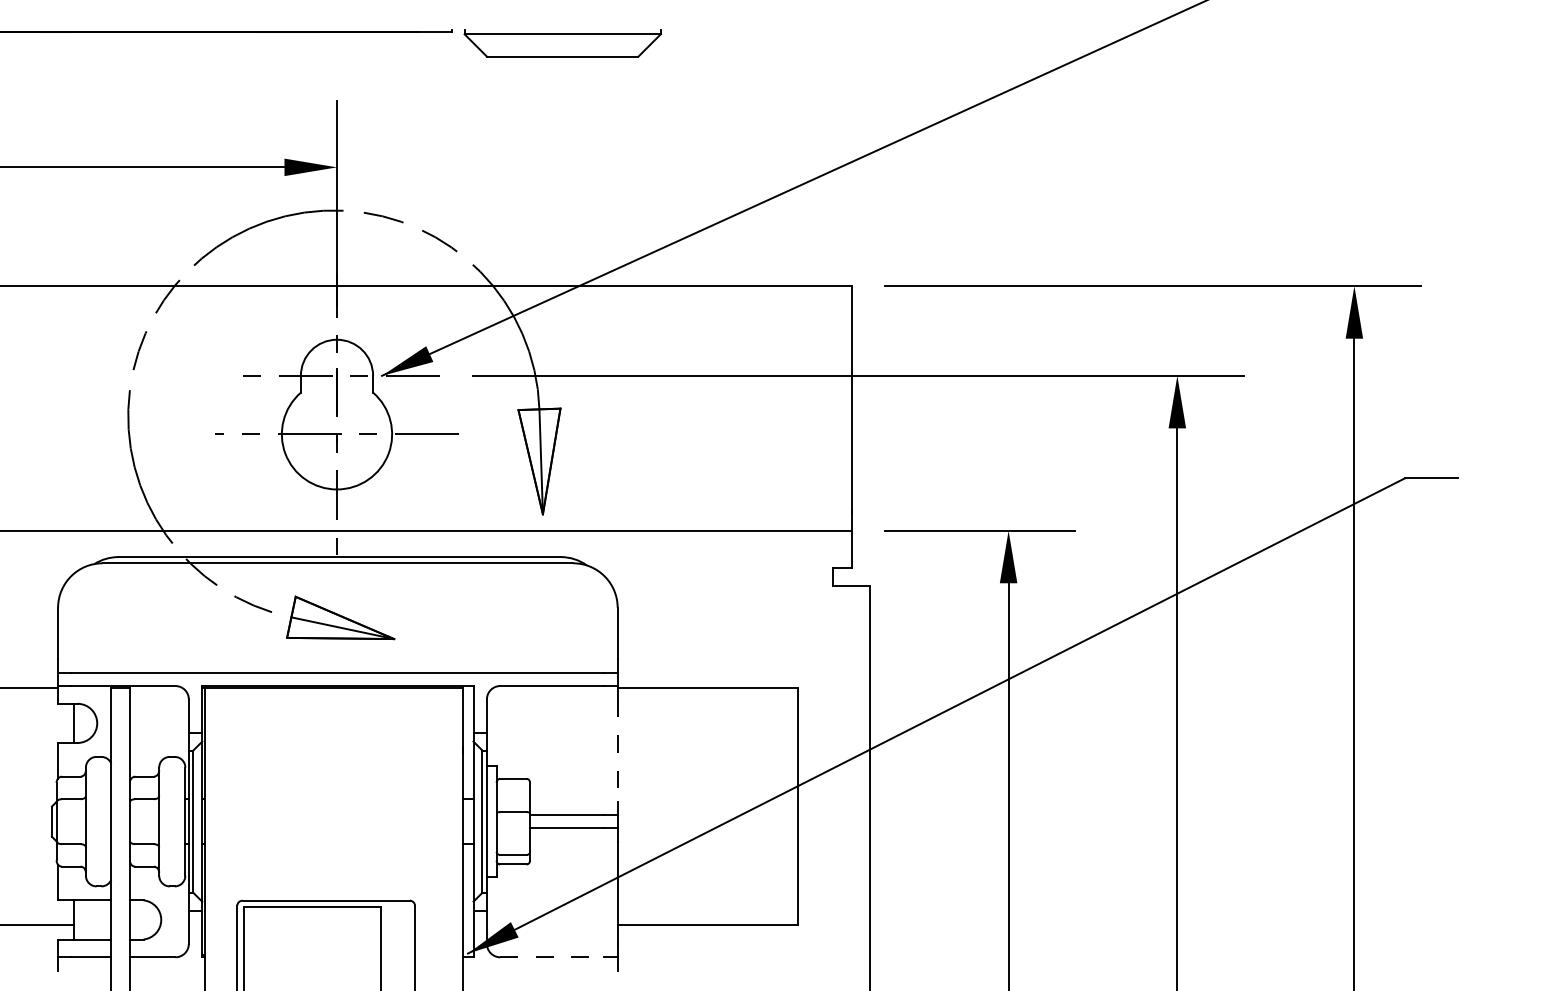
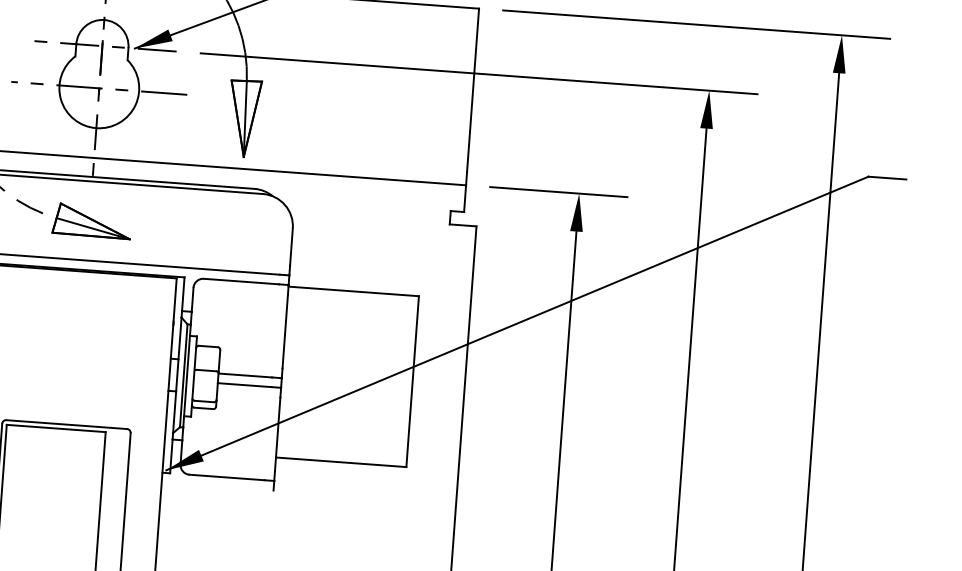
line: (617, 751) -> (285, 332), dashed -> solid
line: (552, 957) -> (227, 477), dashed -> solid

